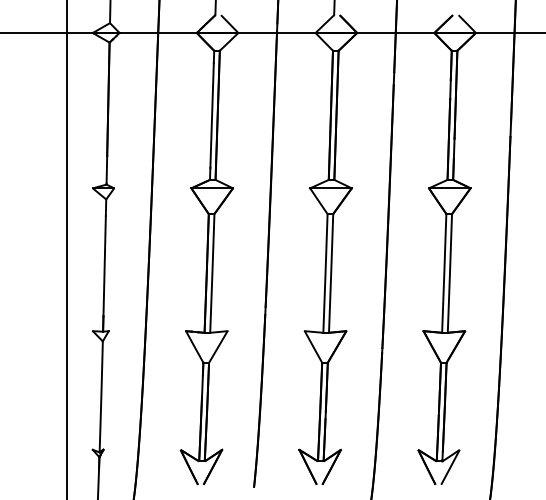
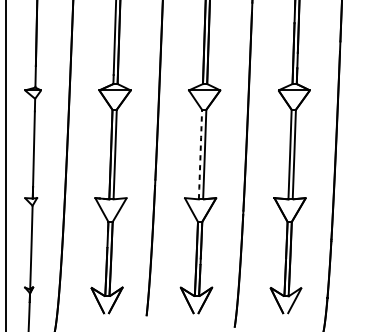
arc: (325, 273) -> (200, 154), solid -> dashed

